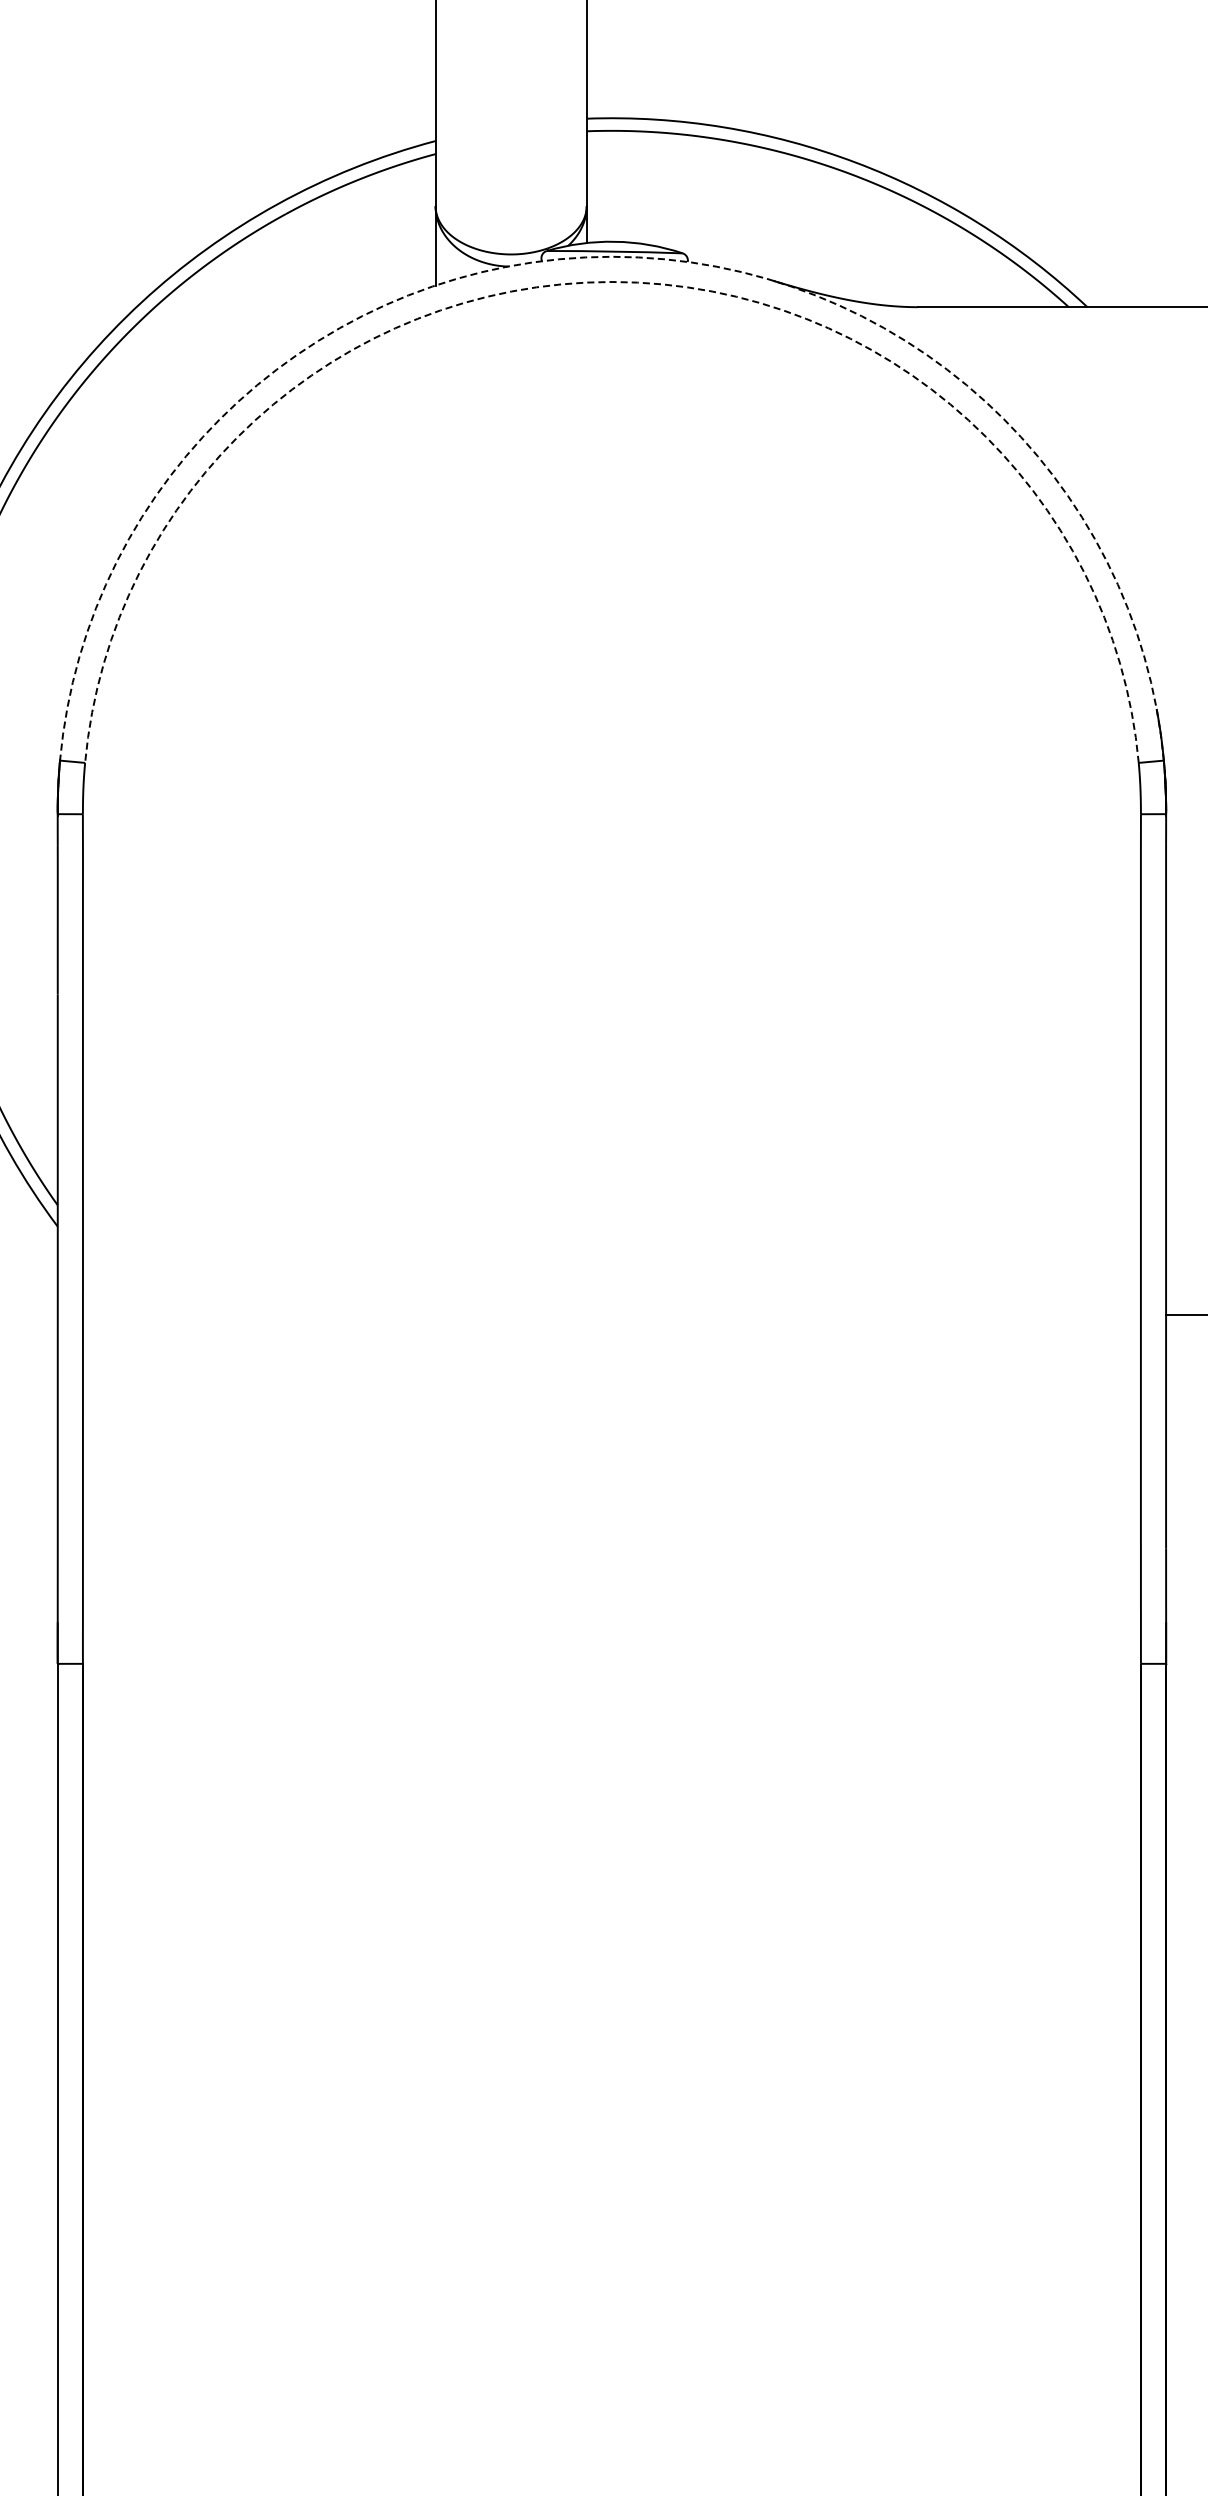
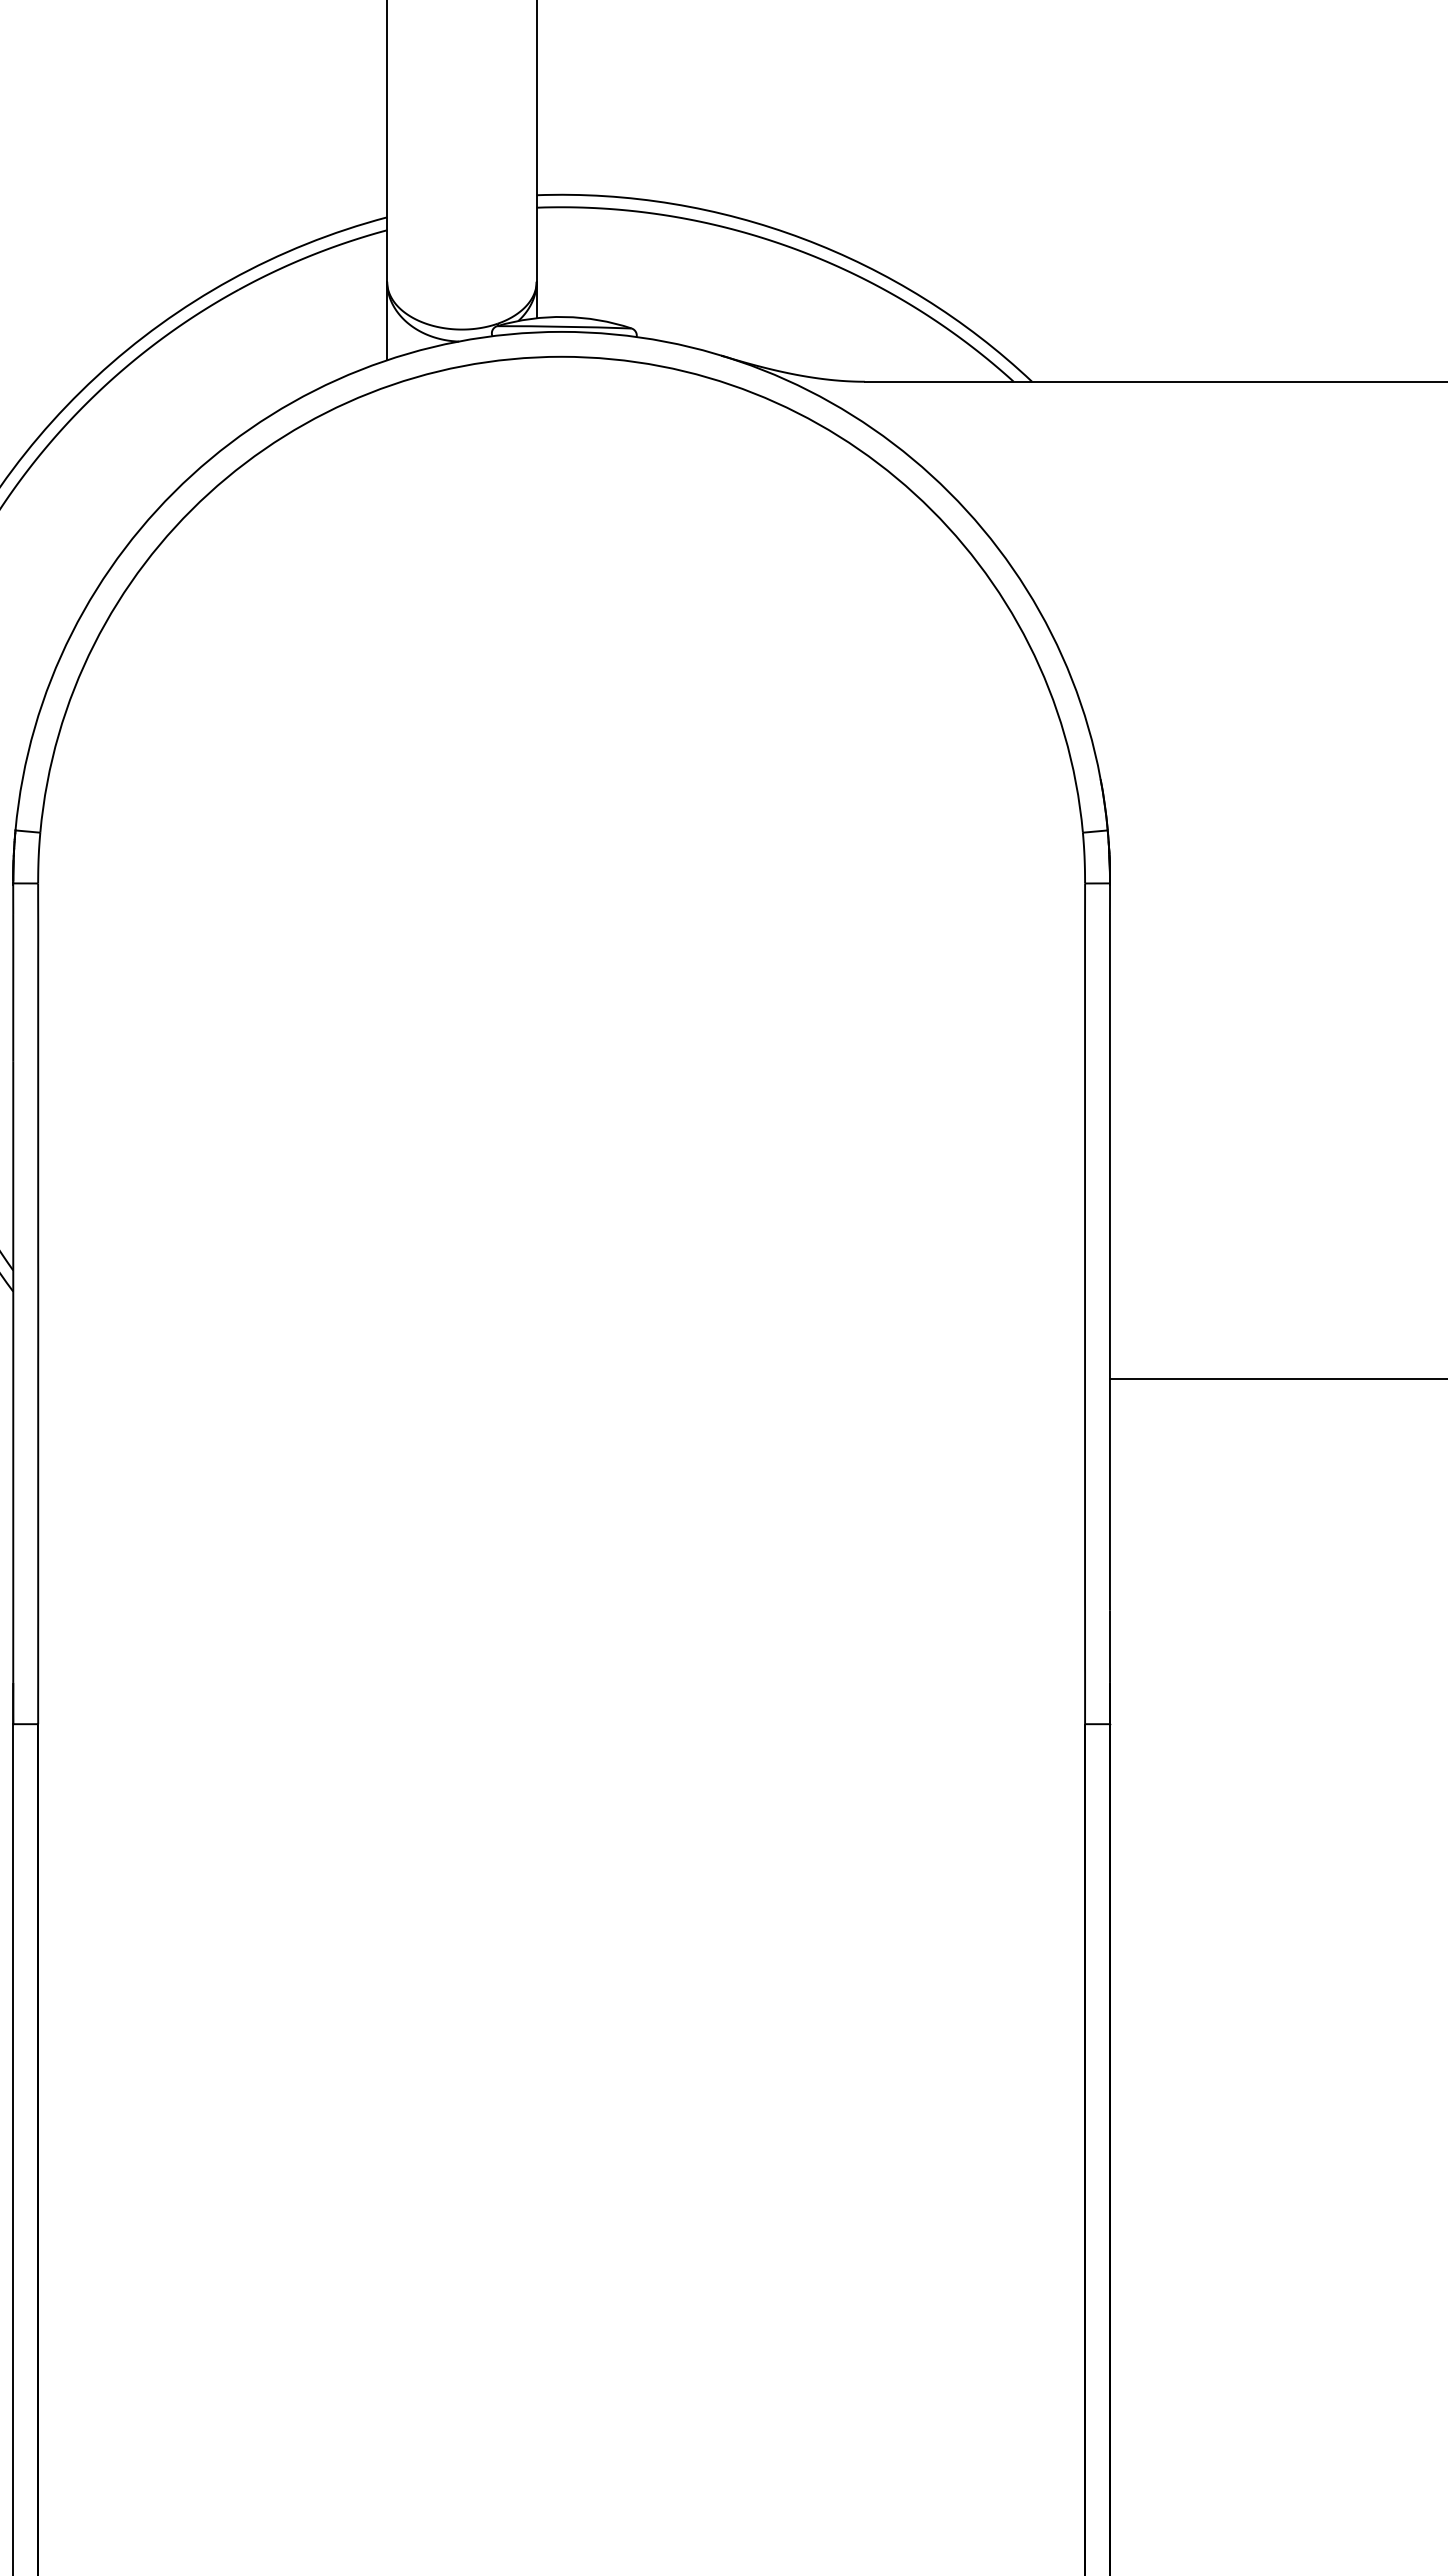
arc: (611, 256) -> (561, 331), dashed -> solid
arc: (611, 281) -> (561, 356), dashed -> solid

